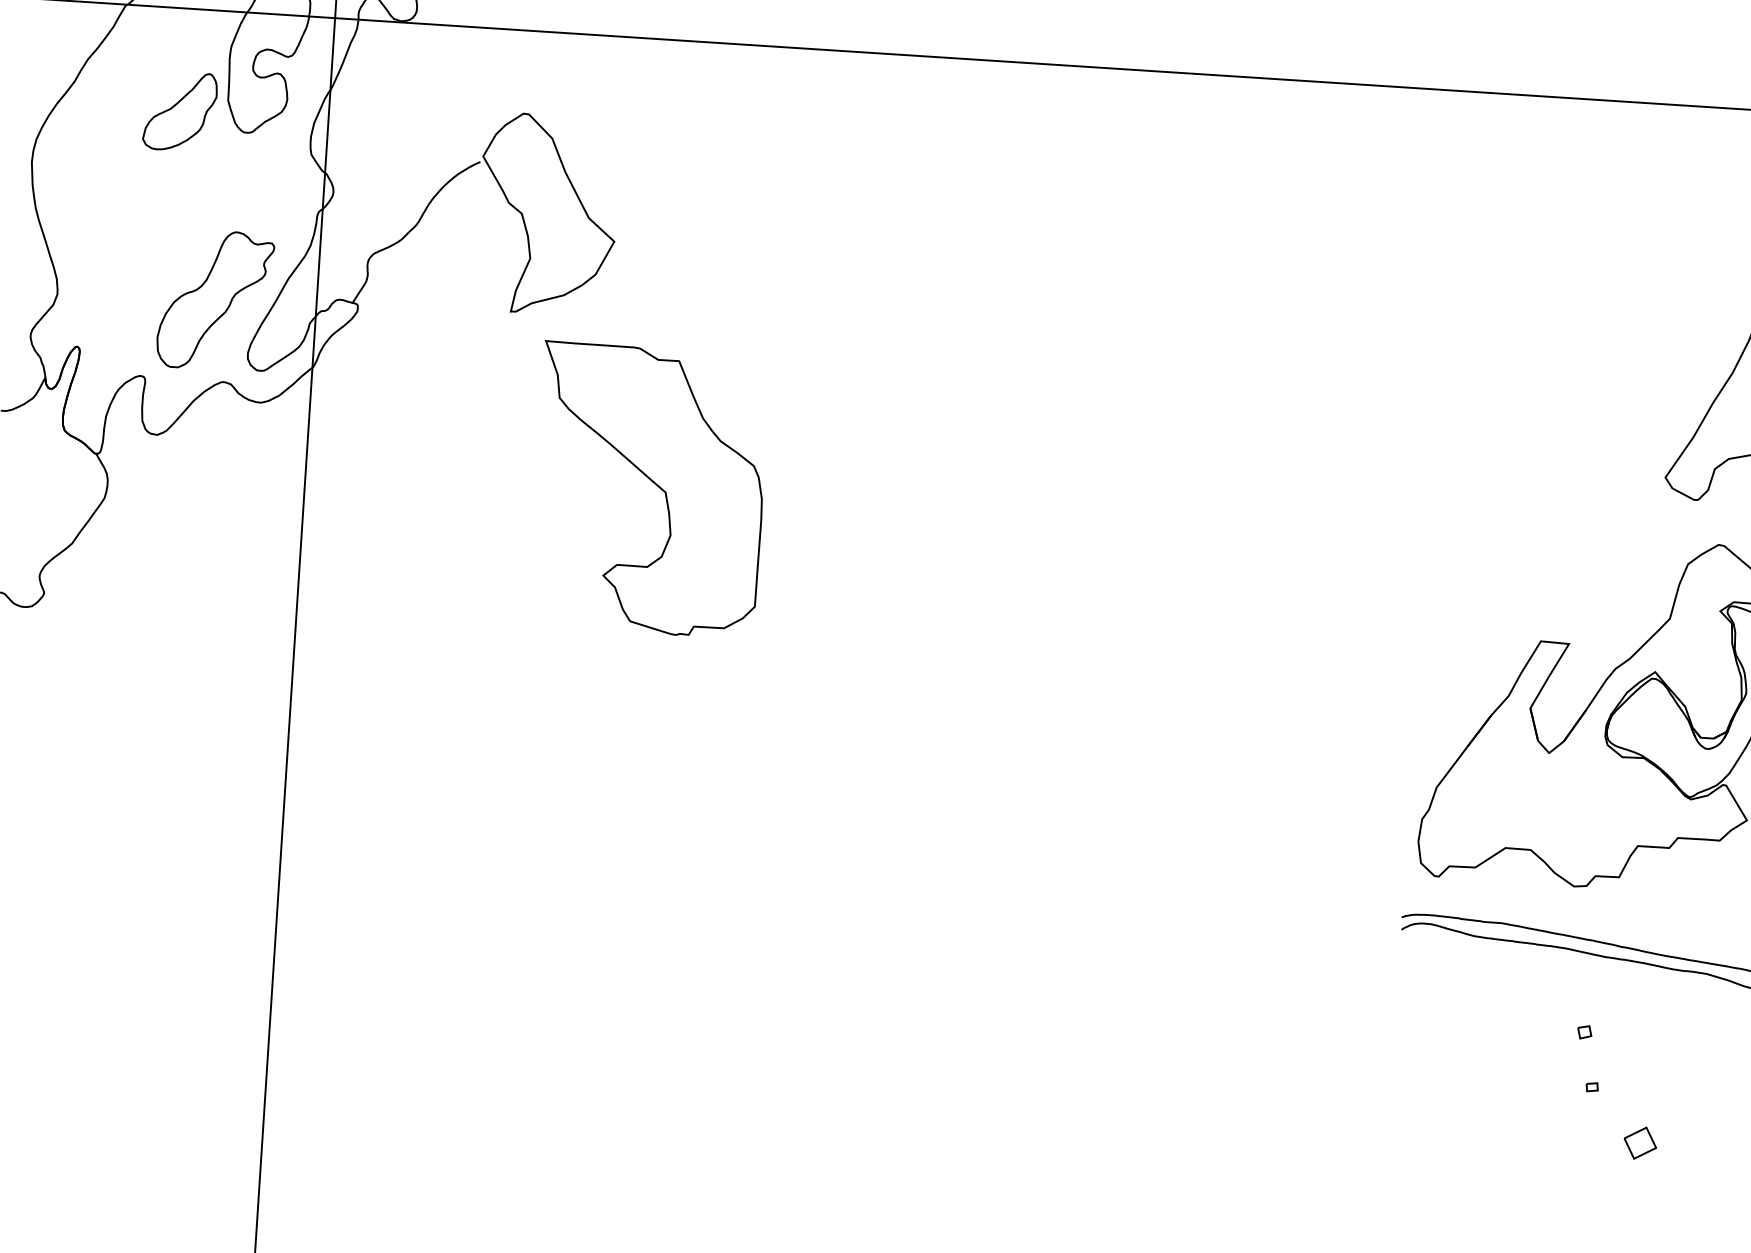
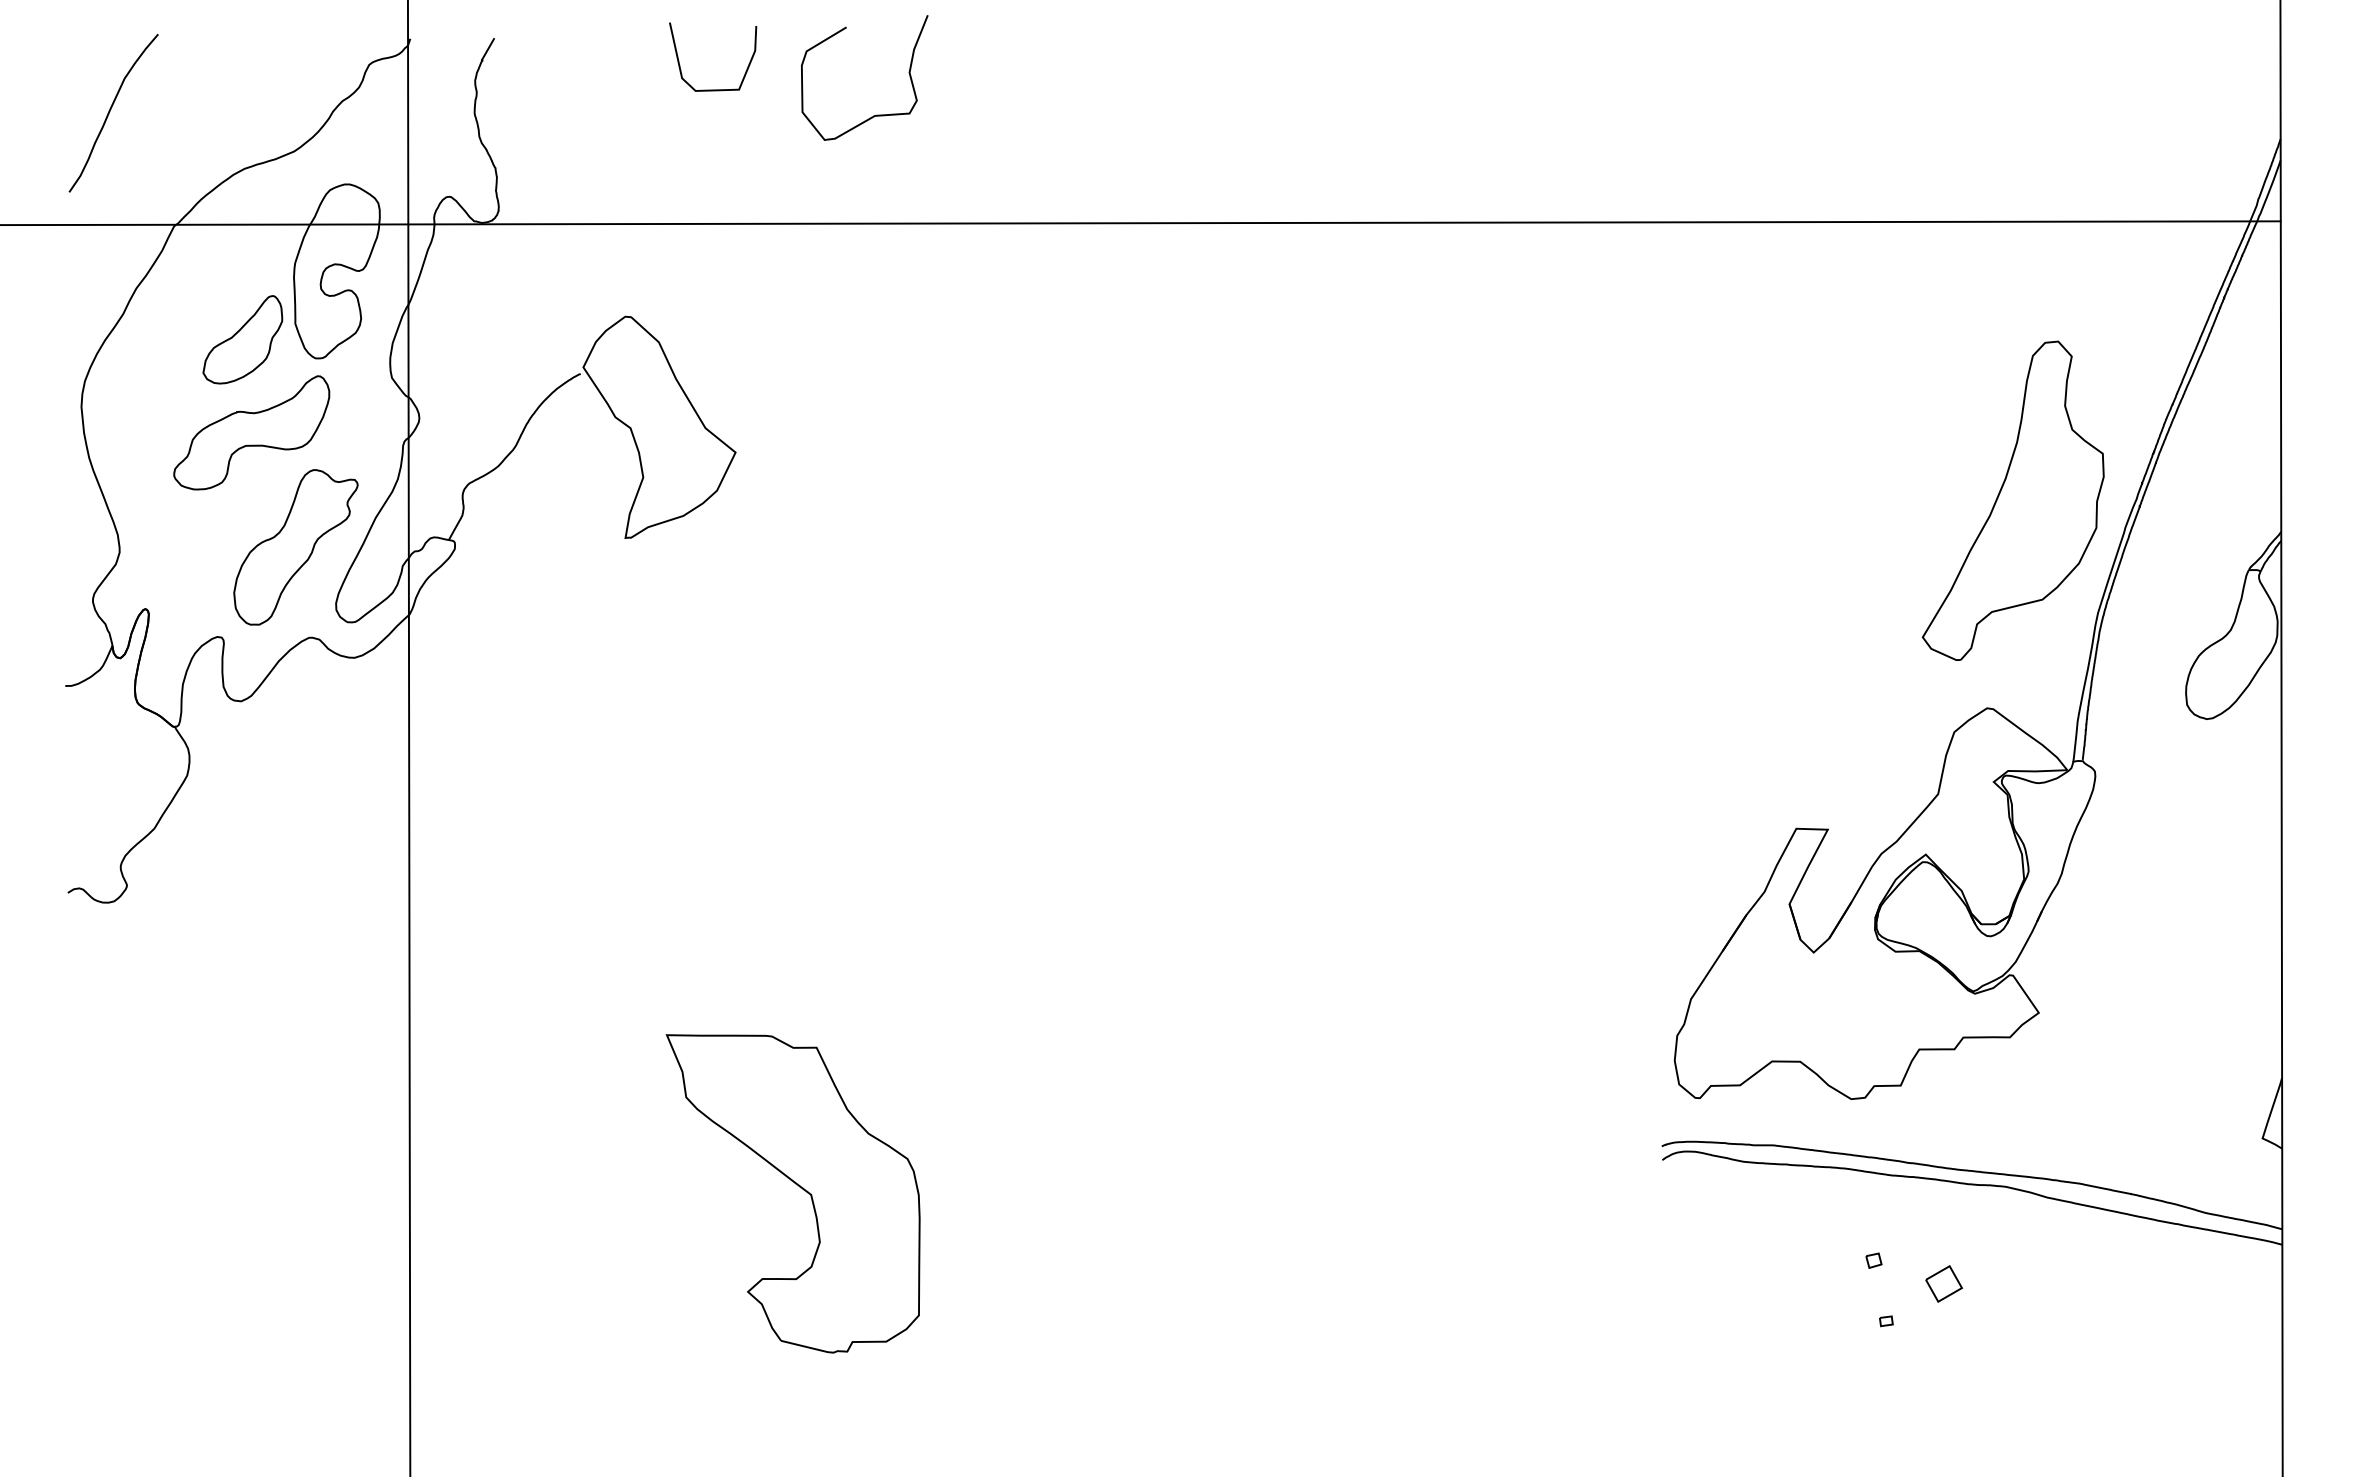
part: (182, 194) -> (251, 432), added
part: (654, 484) -> (798, 1186), moved
part: (1639, 1142) -> (1943, 1283), moved

